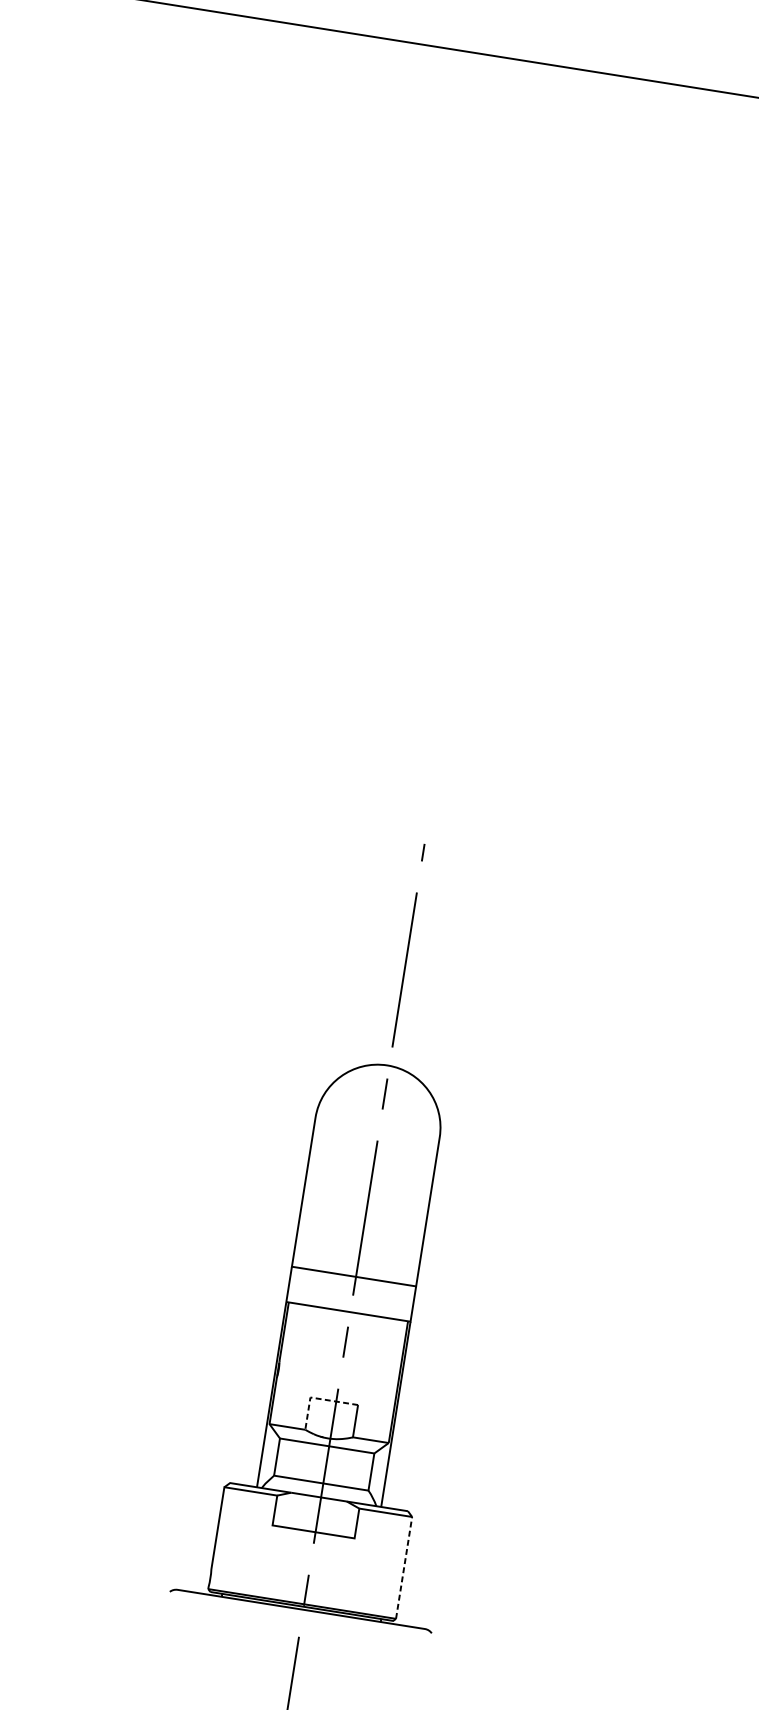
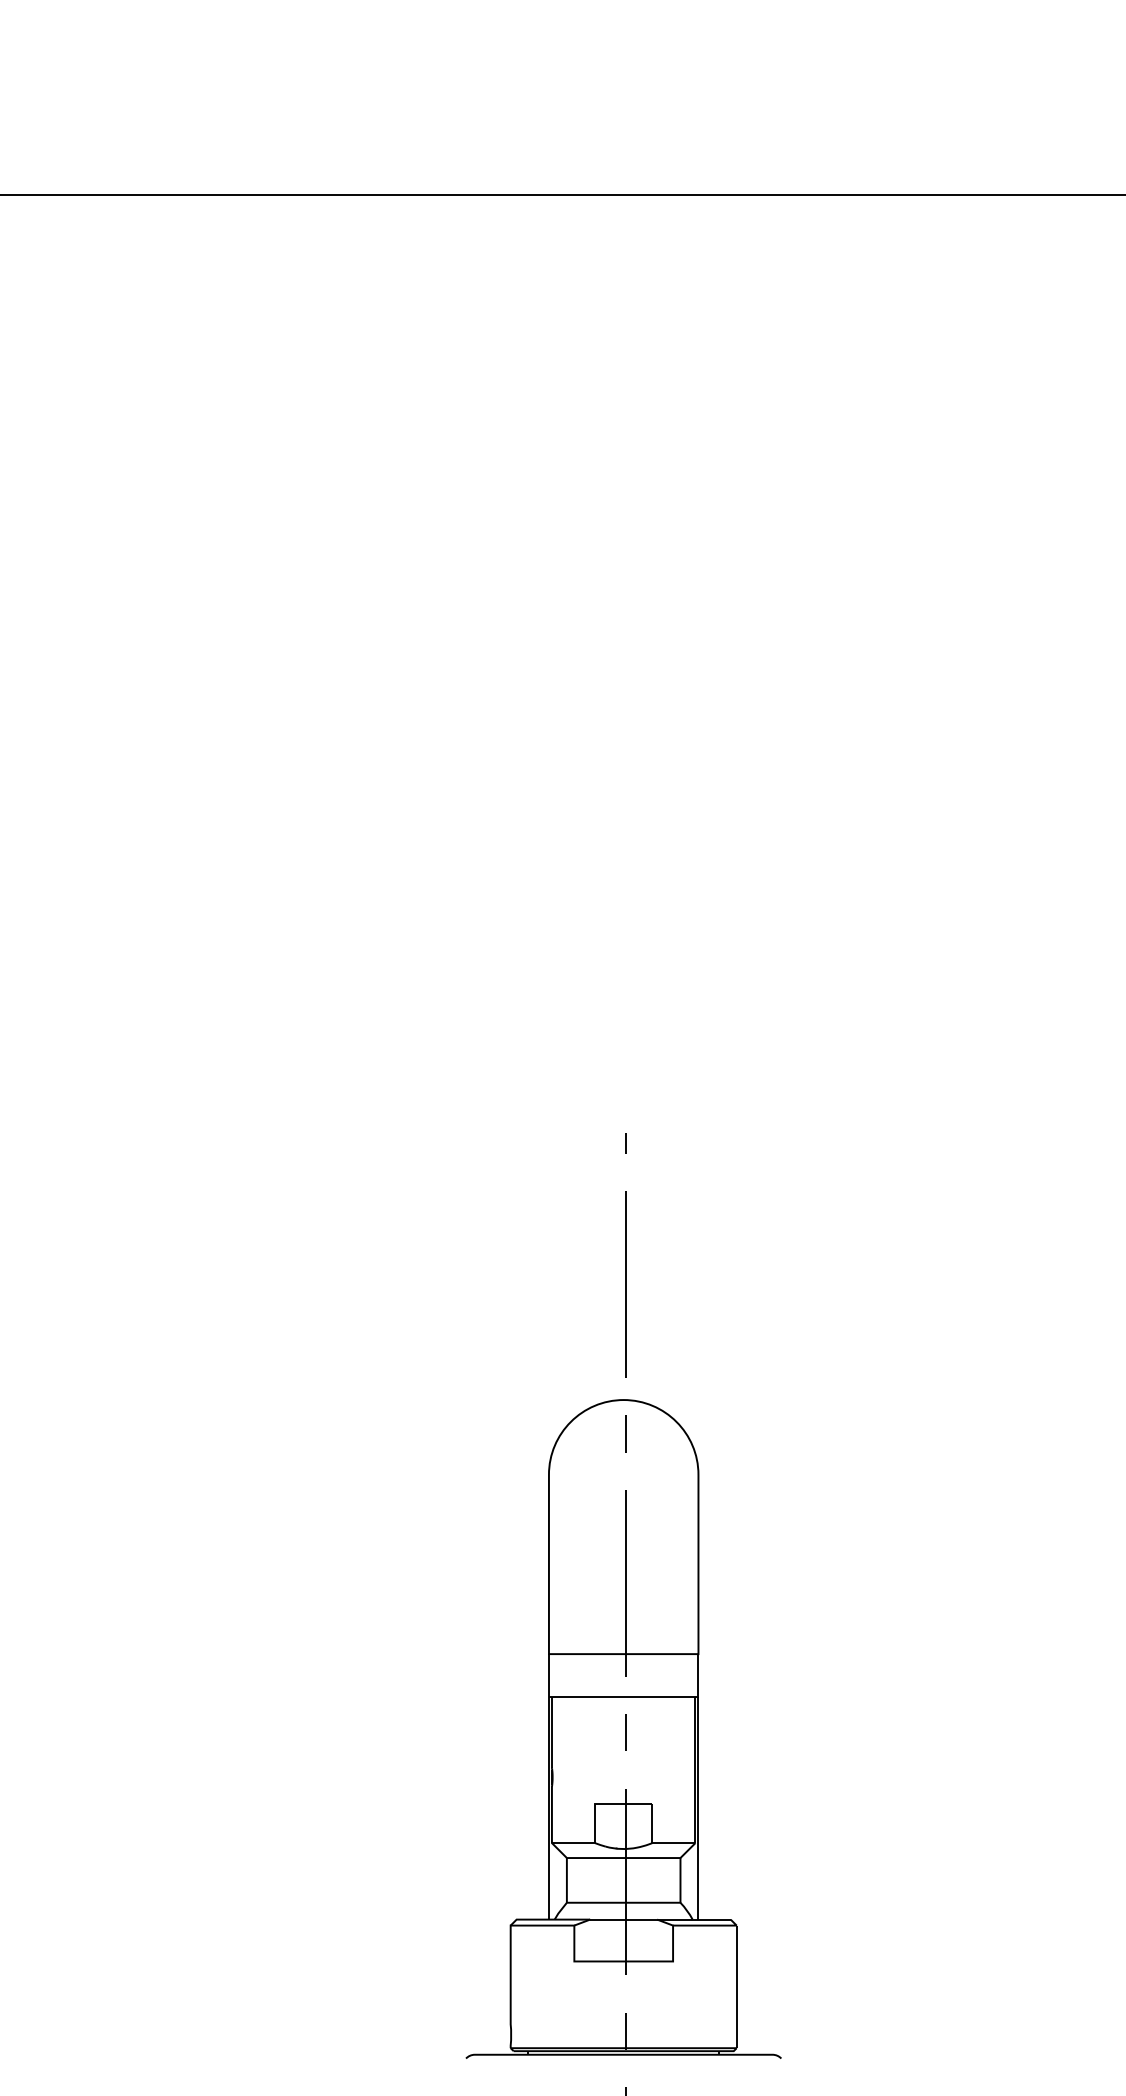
line: (317, 1398) -> (603, 1804), dashed -> solid
line: (404, 1567) -> (736, 1986), dashed -> solid

